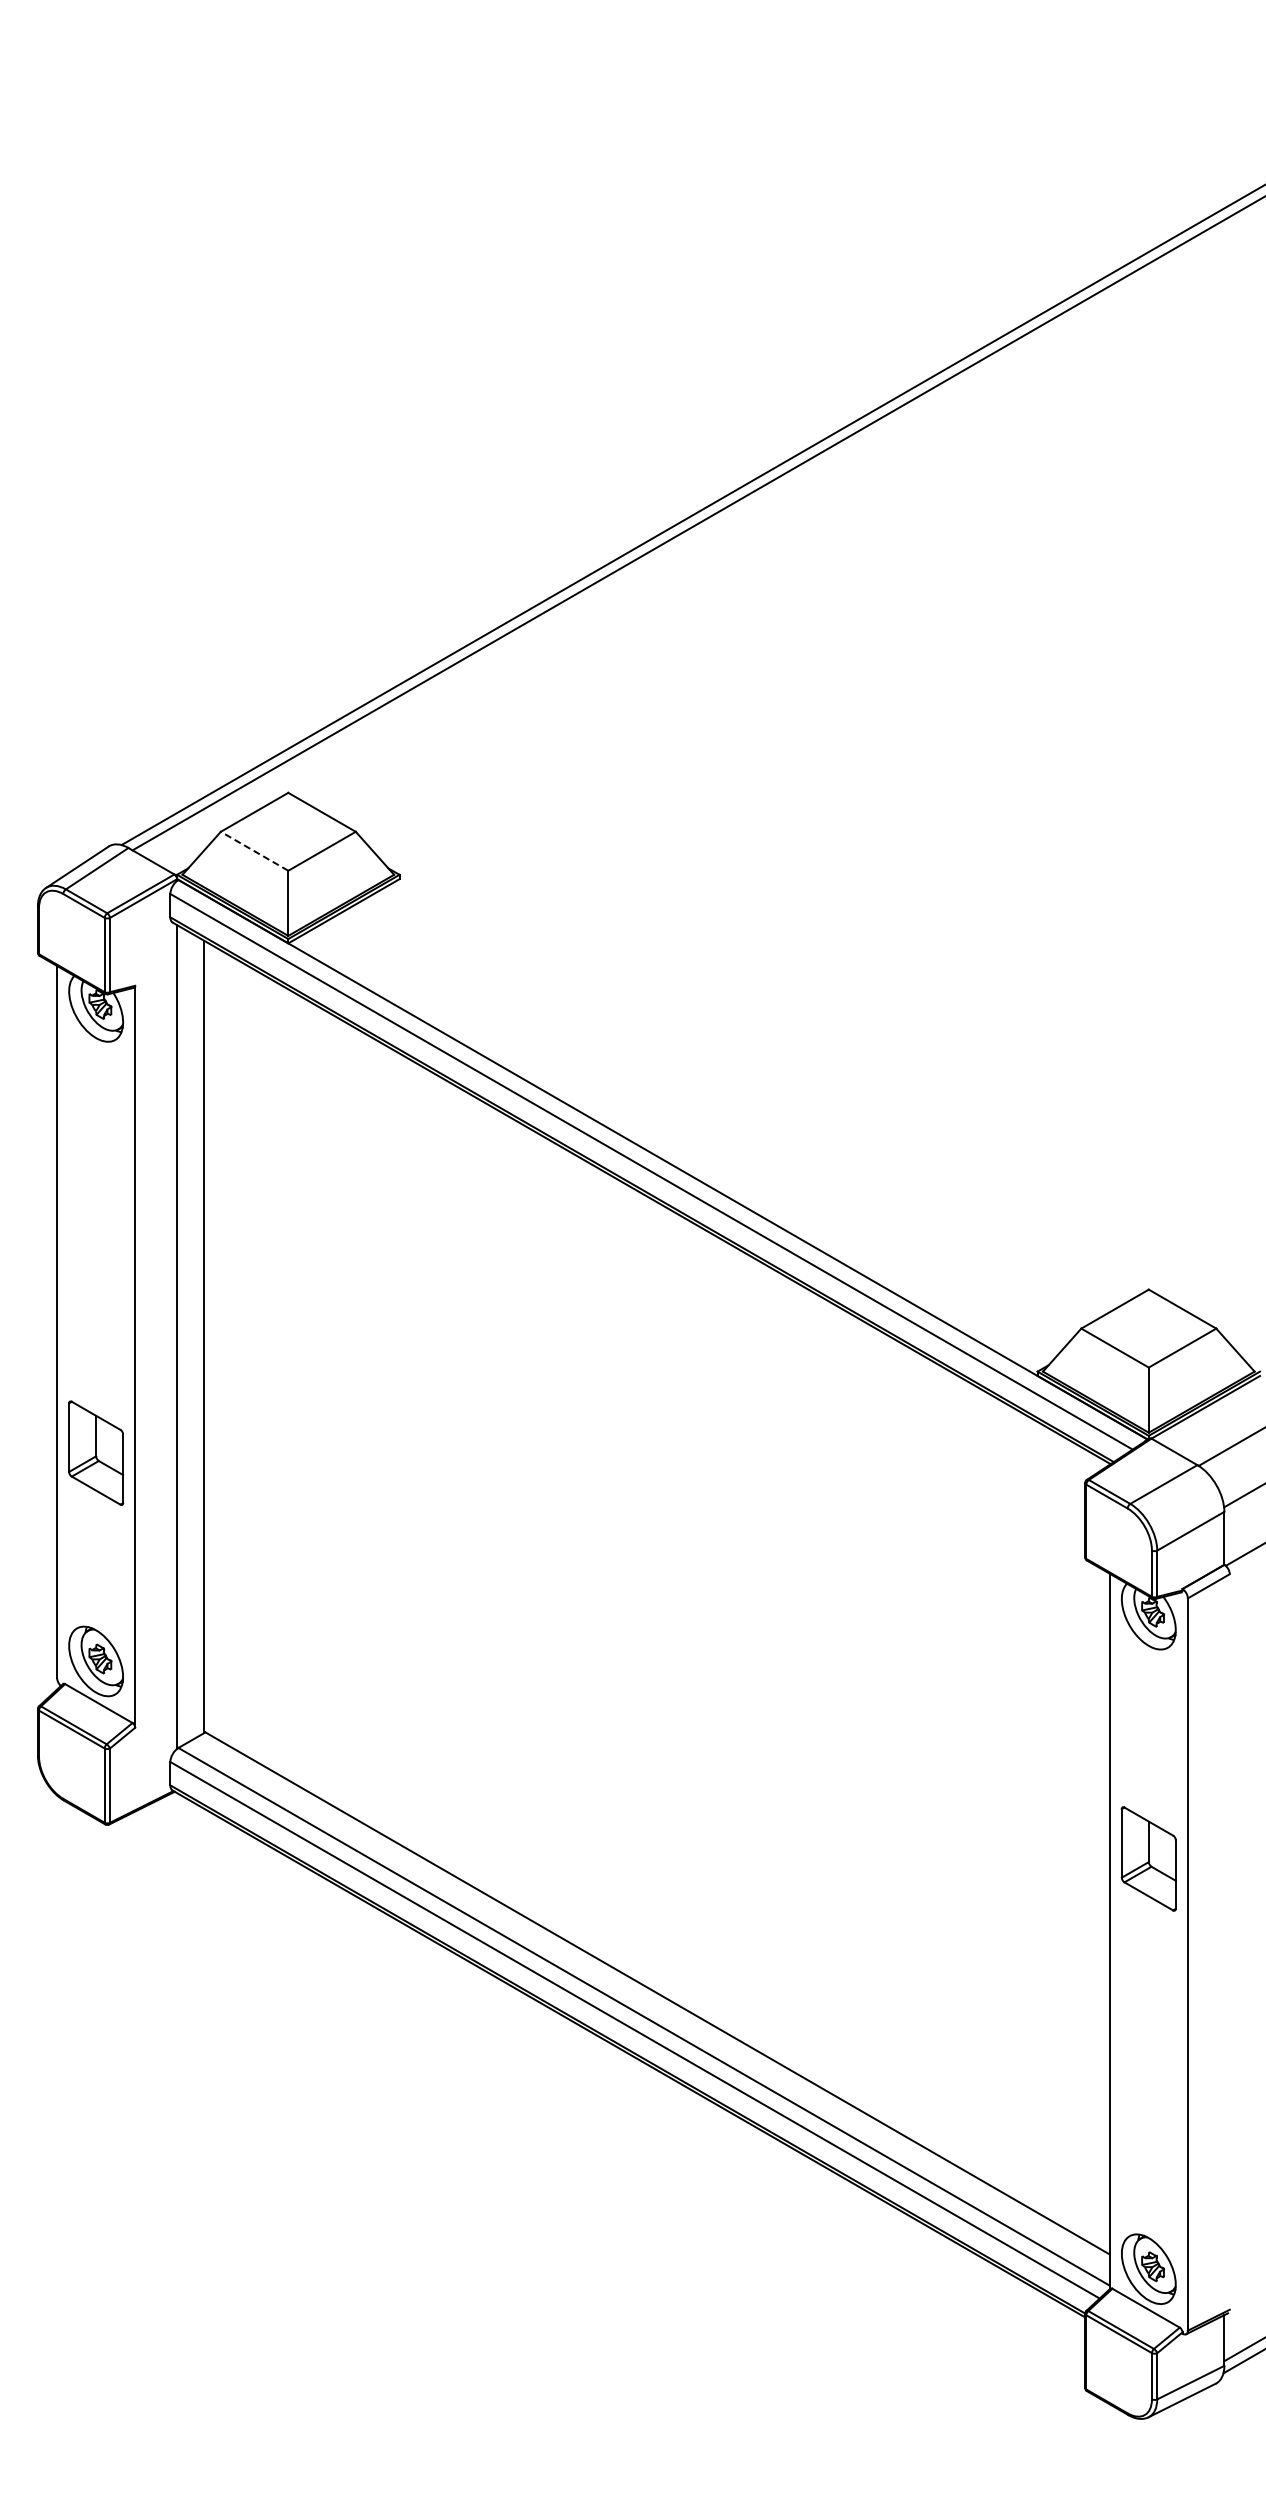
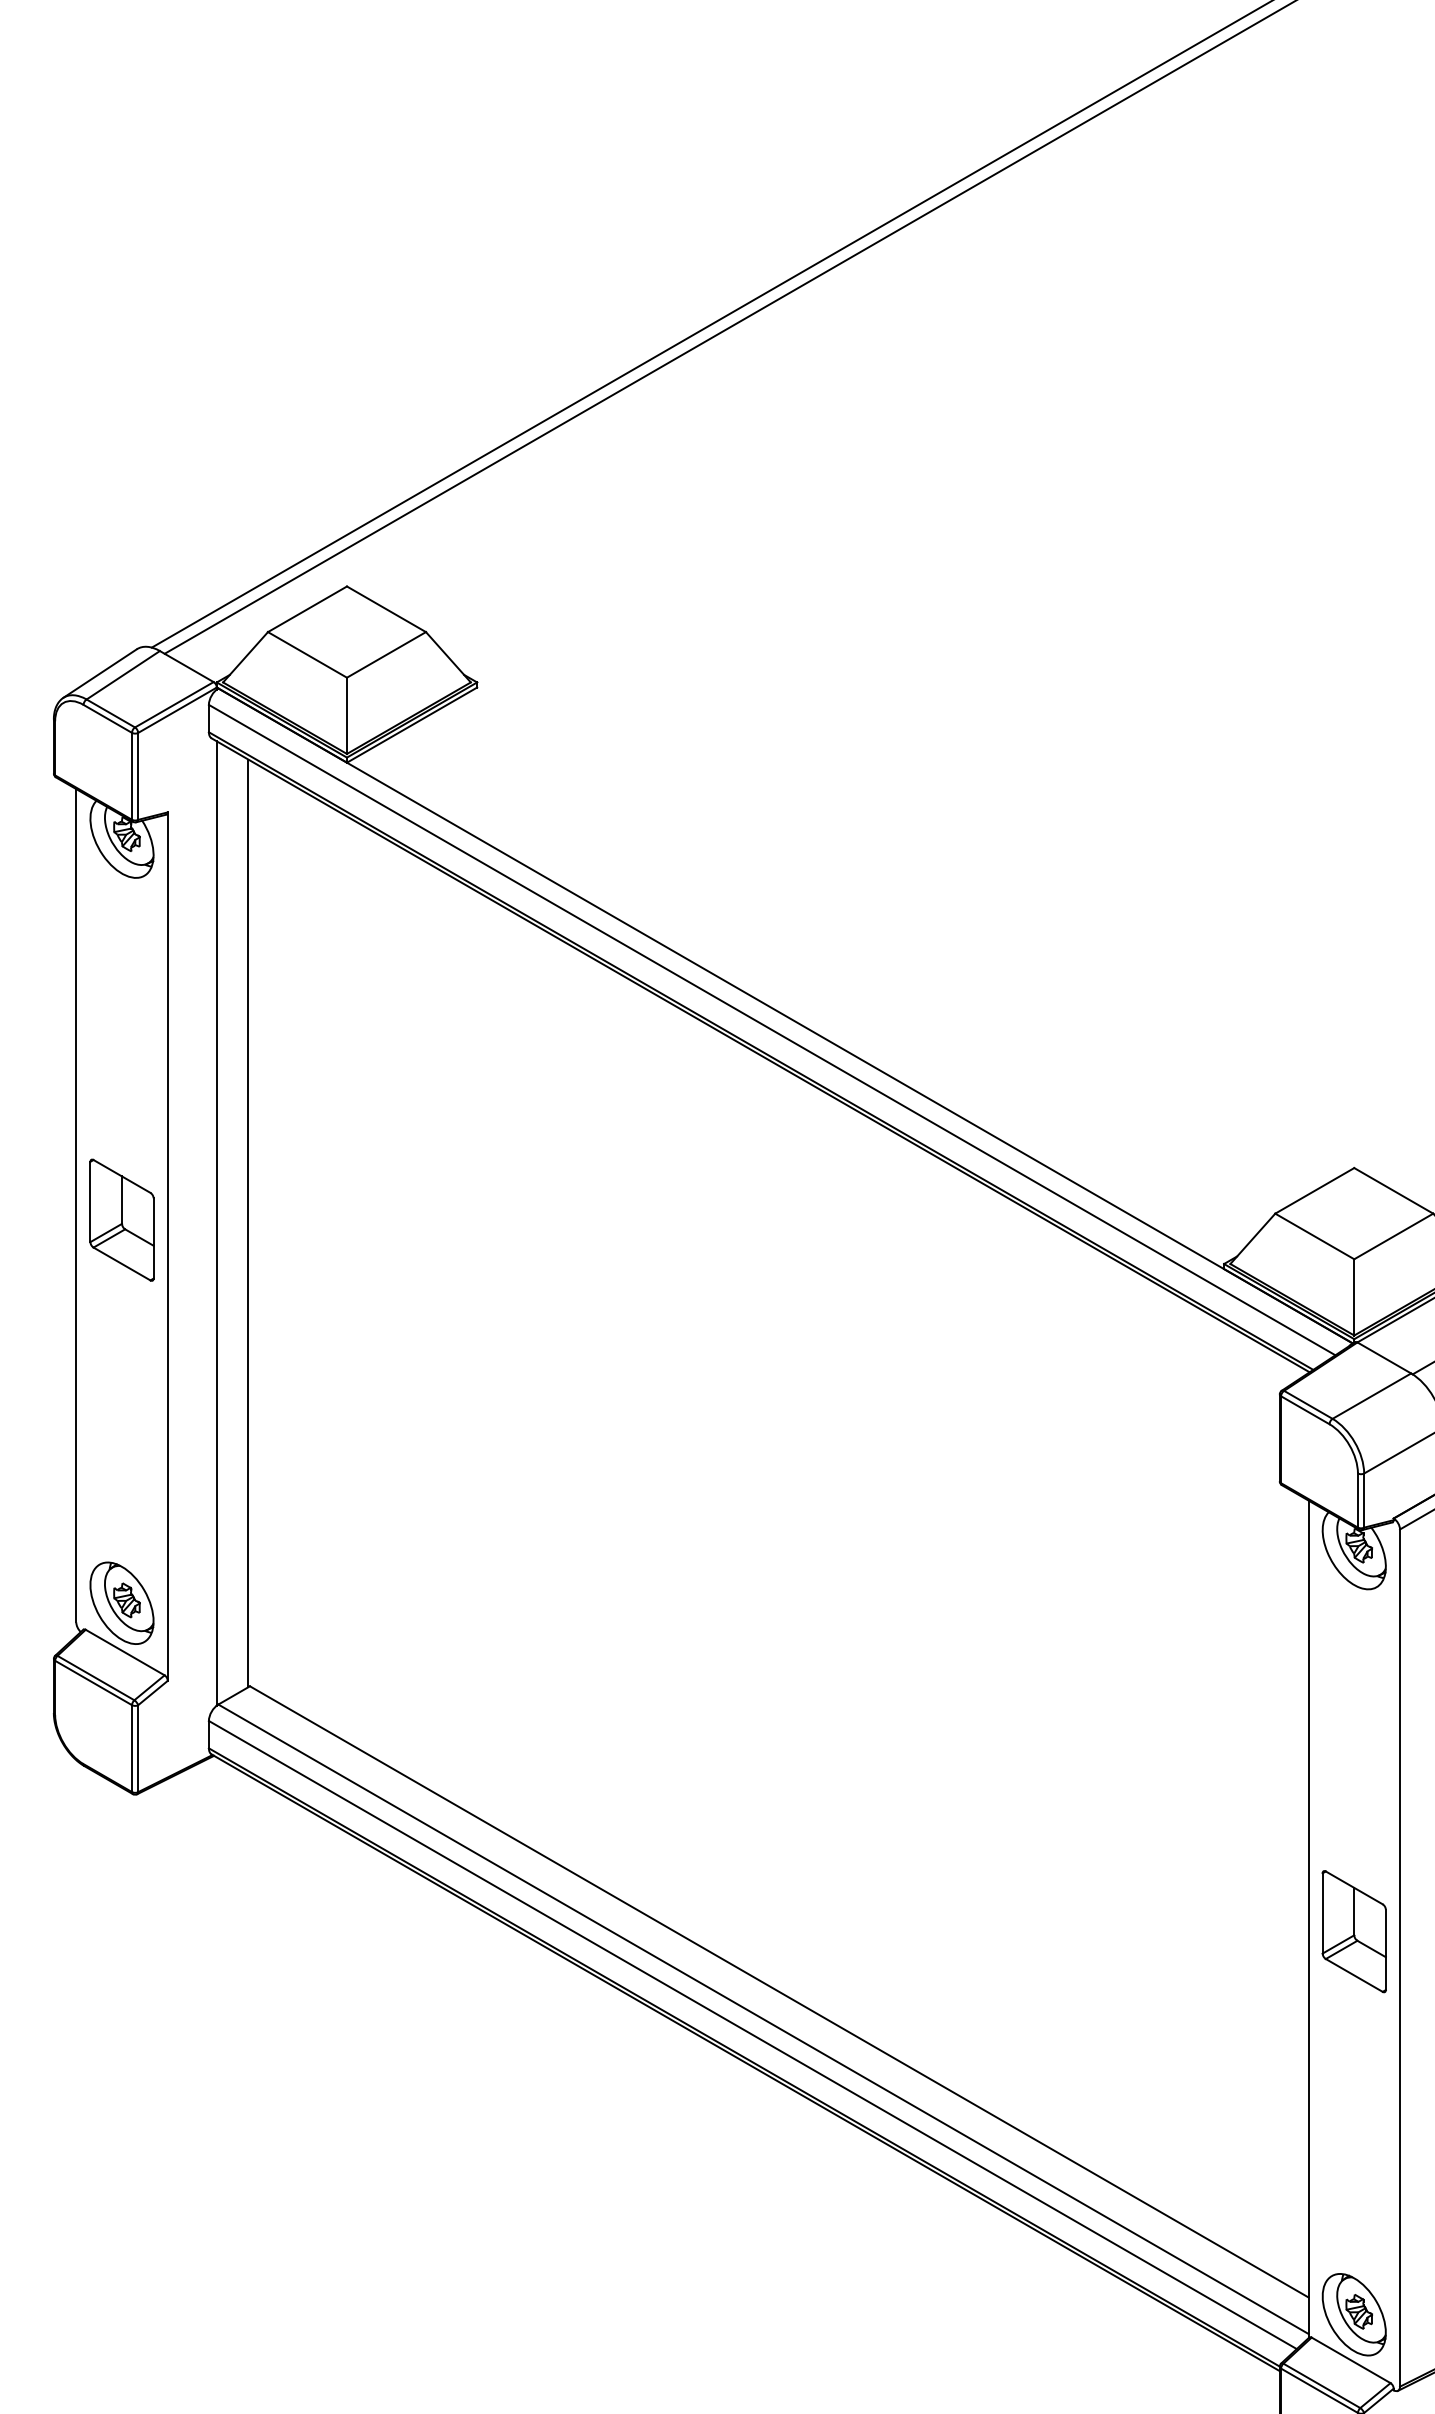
line: (254, 851) -> (307, 655), dashed -> solid
part: (96, 1452) -> (122, 1219), moved
part: (1148, 1858) -> (1353, 1931), moved

